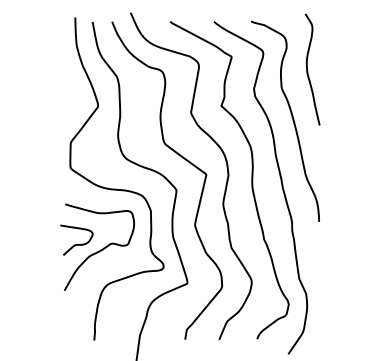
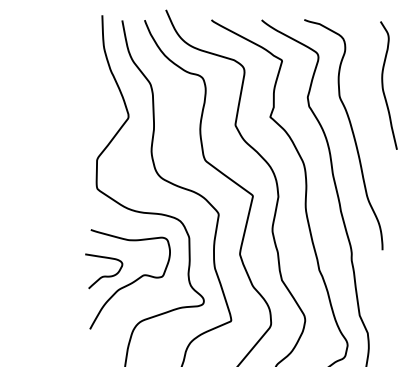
curve: (308, 70) -> (384, 86), moved

